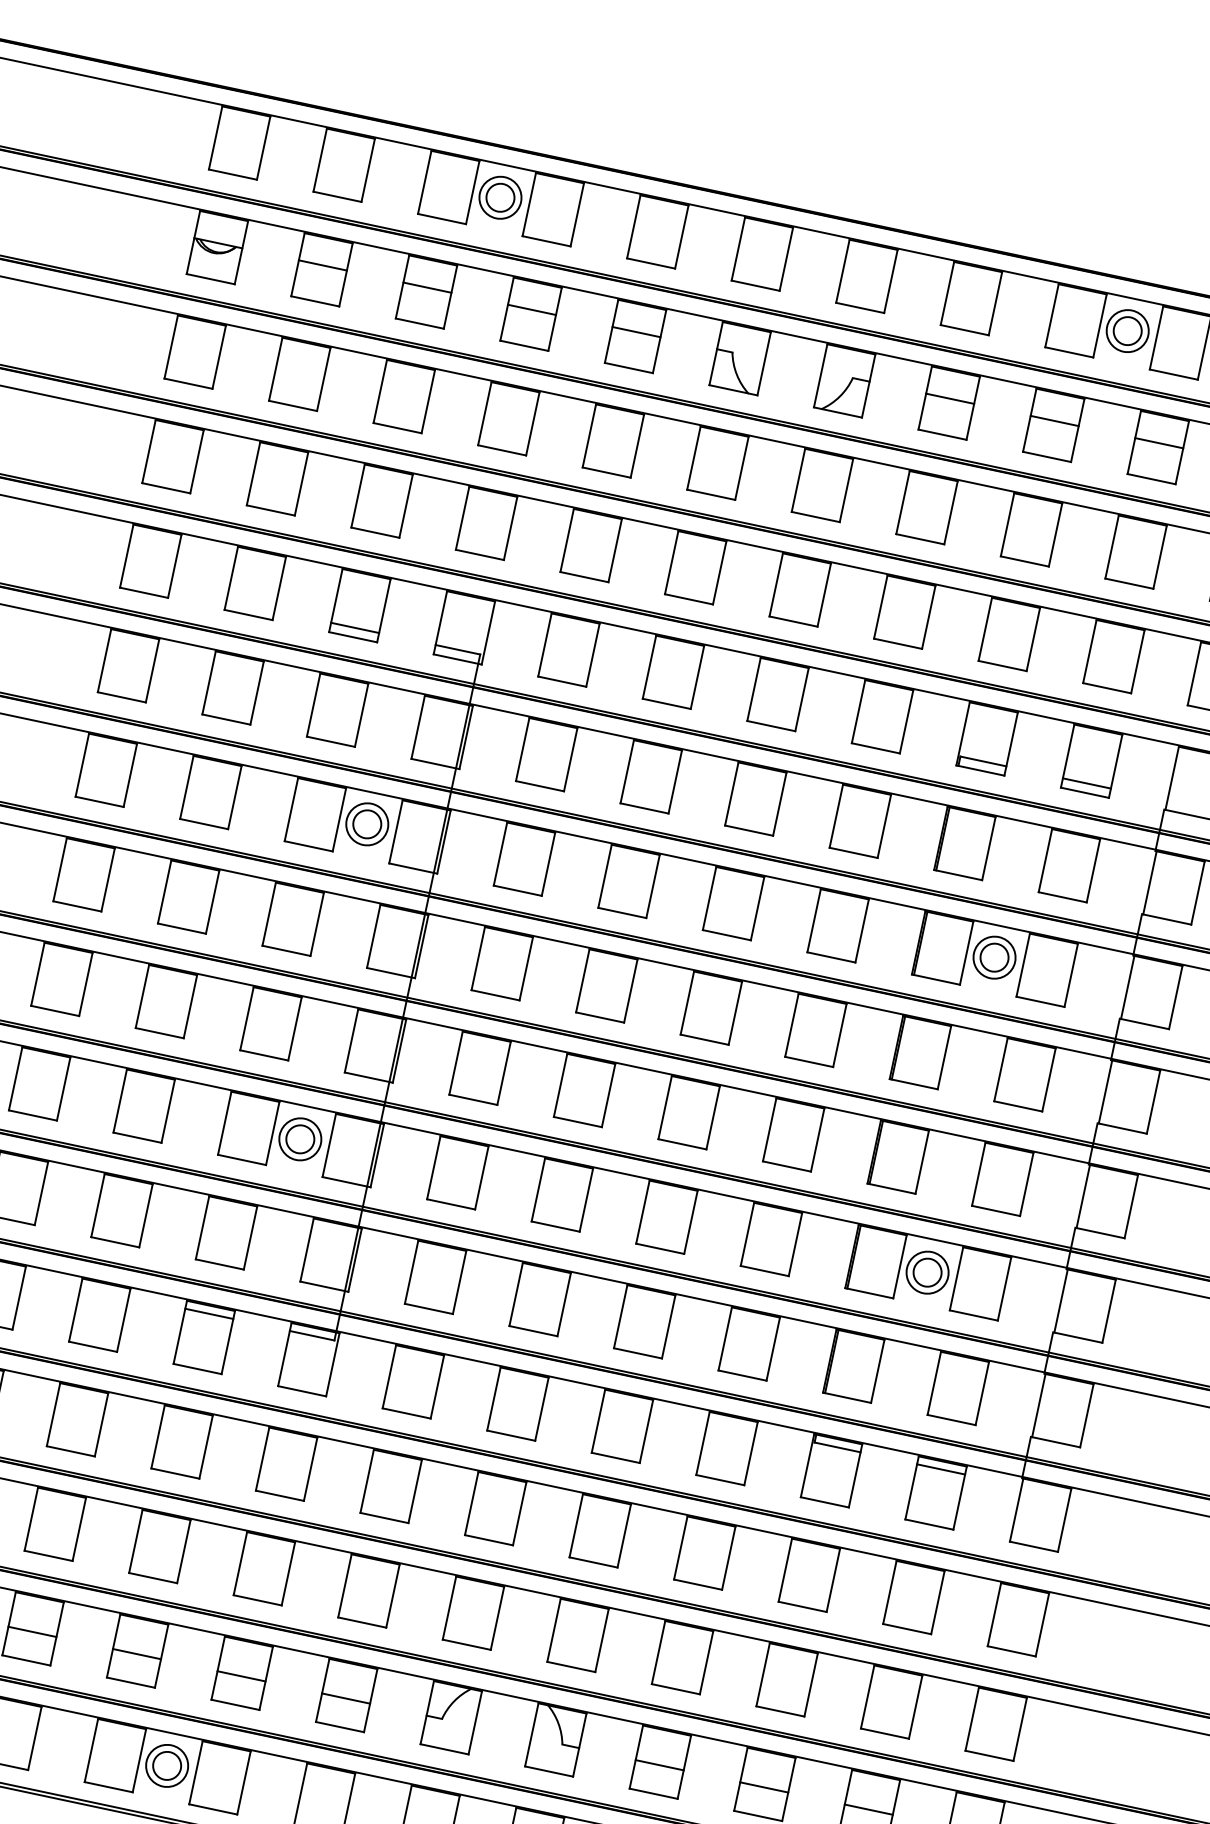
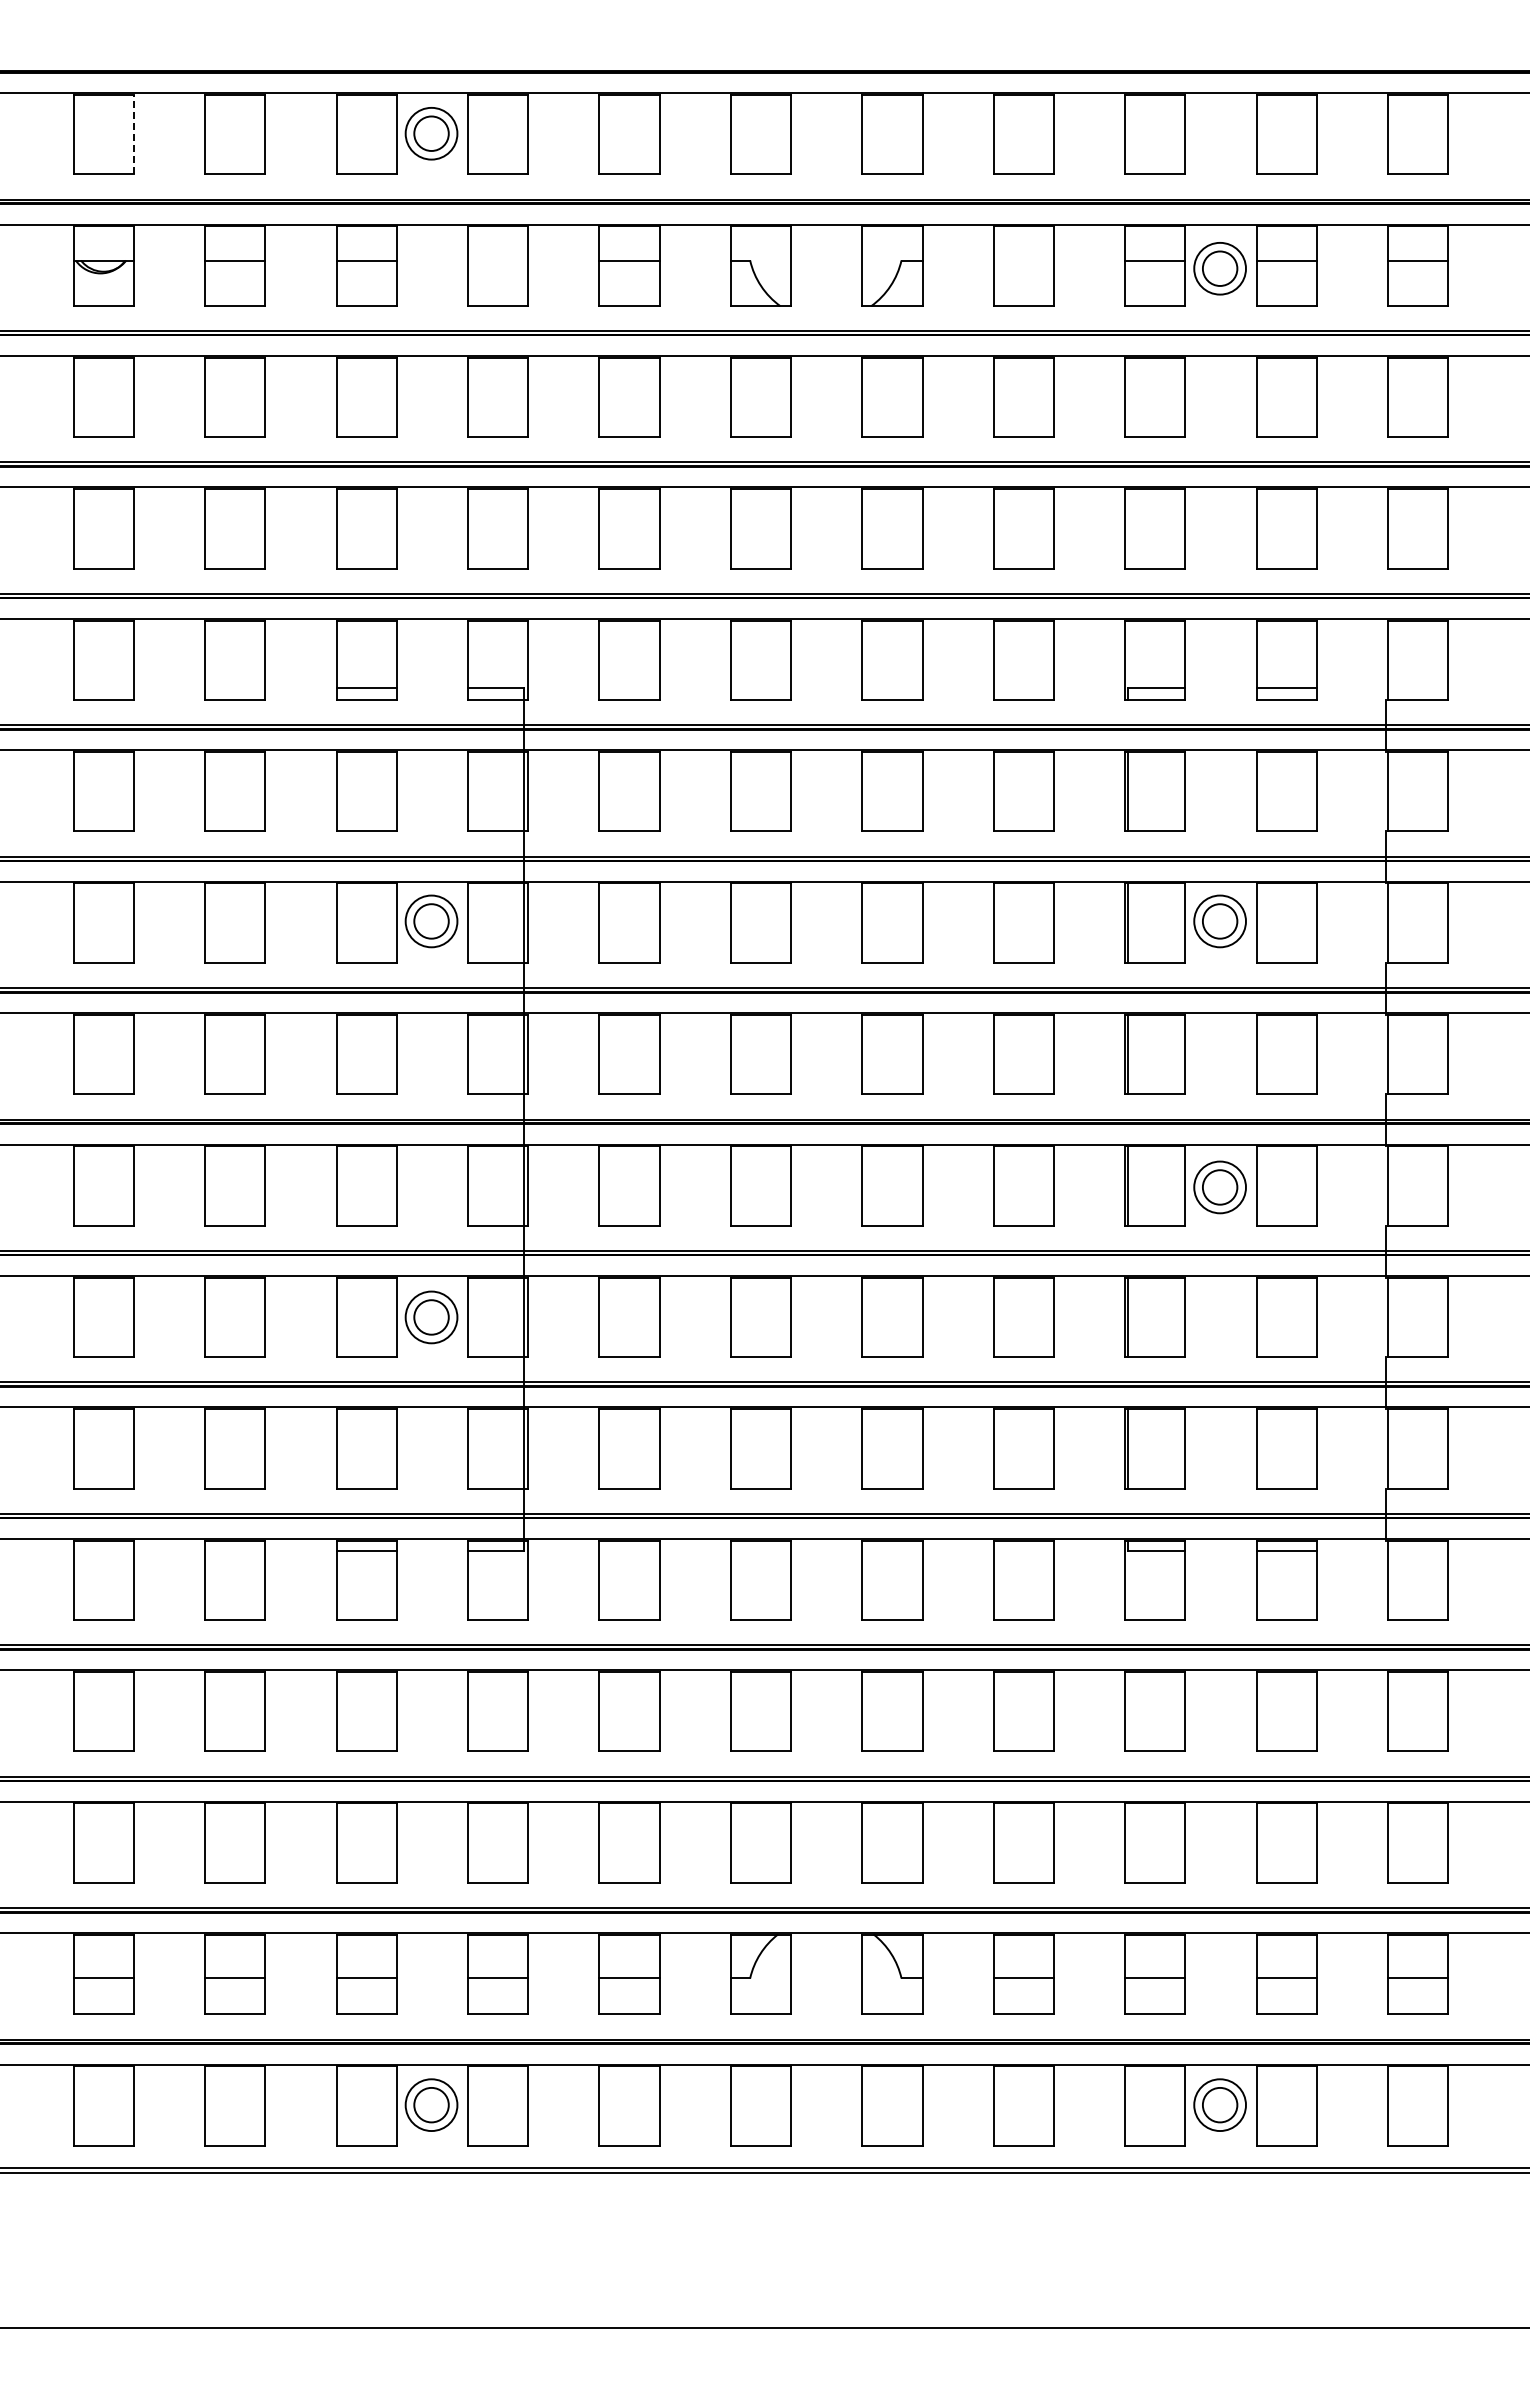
line: (264, 148) -> (134, 134), solid -> dashed
line: (531, 309) -> (497, 260), removed
part: (1127, 330) -> (1219, 268), moved
line: (949, 398) -> (1023, 260), removed
part: (927, 1272) -> (1219, 1187), moved

